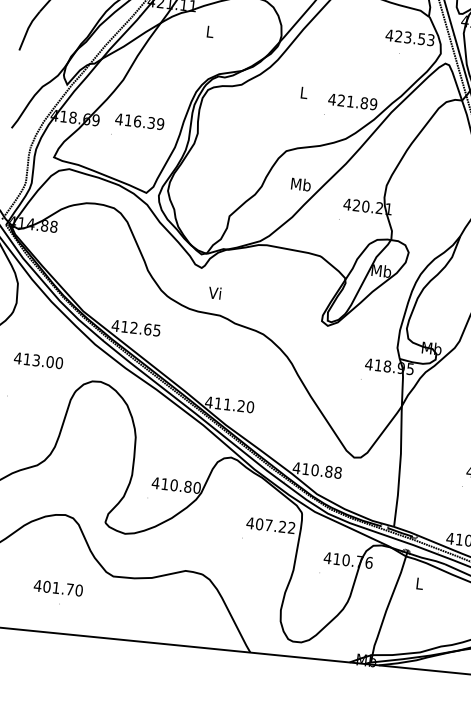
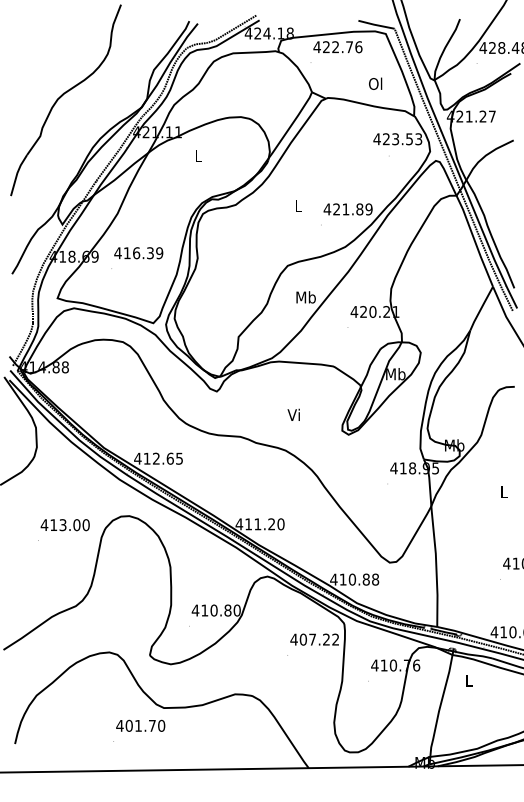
text: (214, 292) -> (293, 414), moved
text: (37, 360) -> (64, 525), moved
text: (58, 587) -> (140, 725), moved

